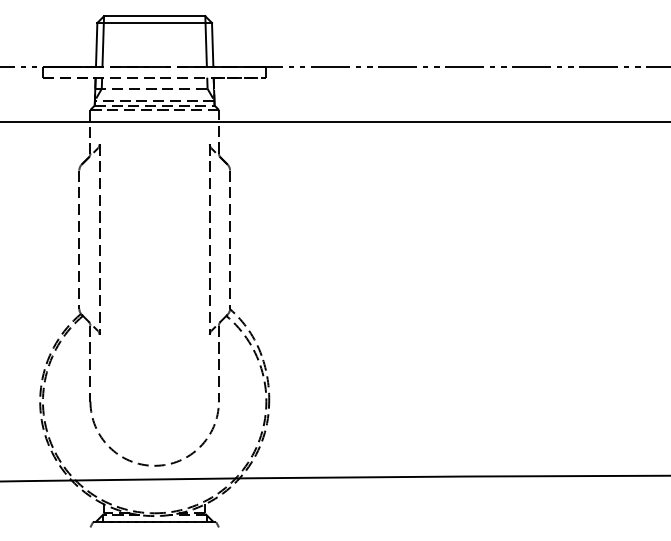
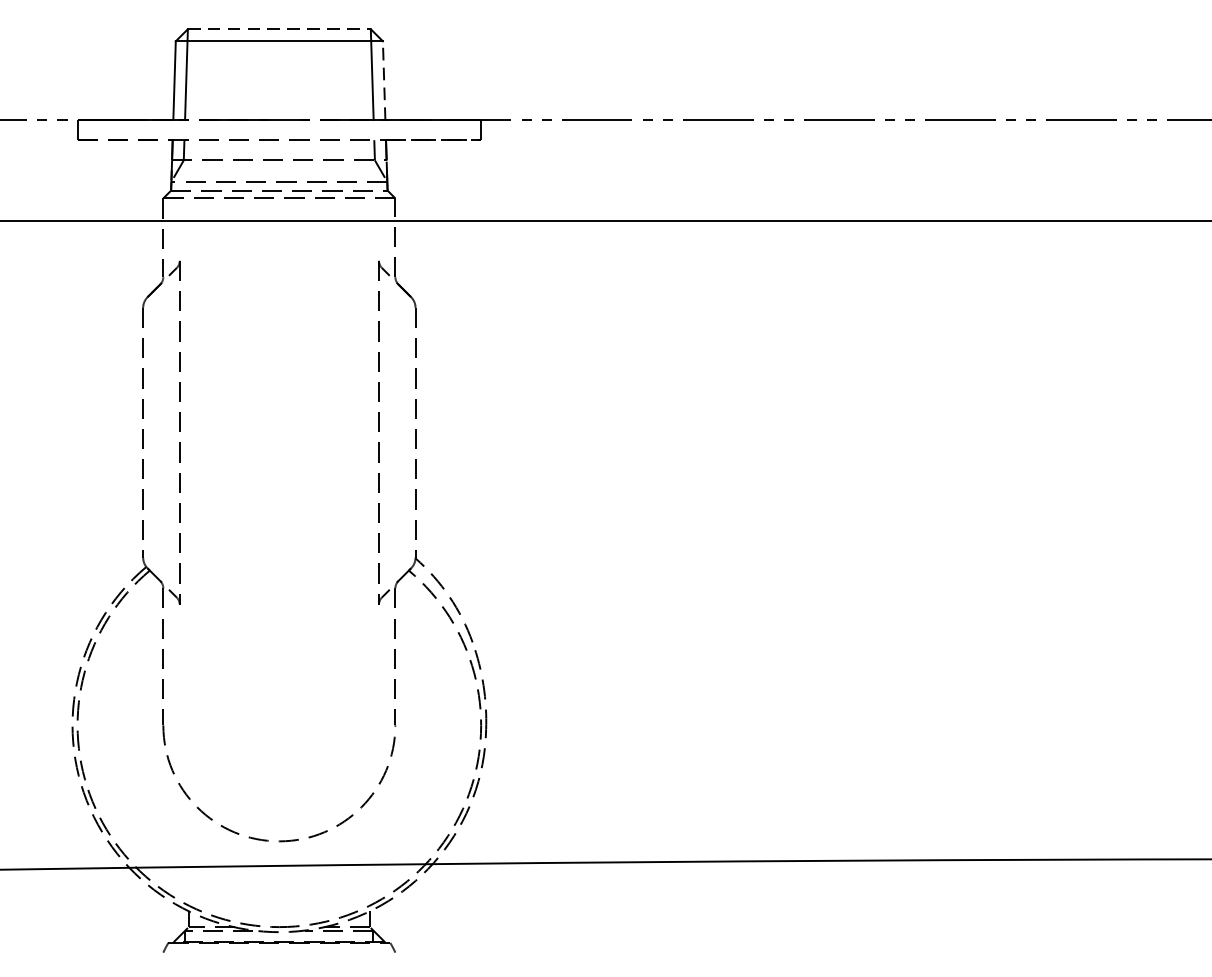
line: (154, 16) -> (279, 29), solid -> dashed
line: (212, 44) -> (383, 80), solid -> dashed

